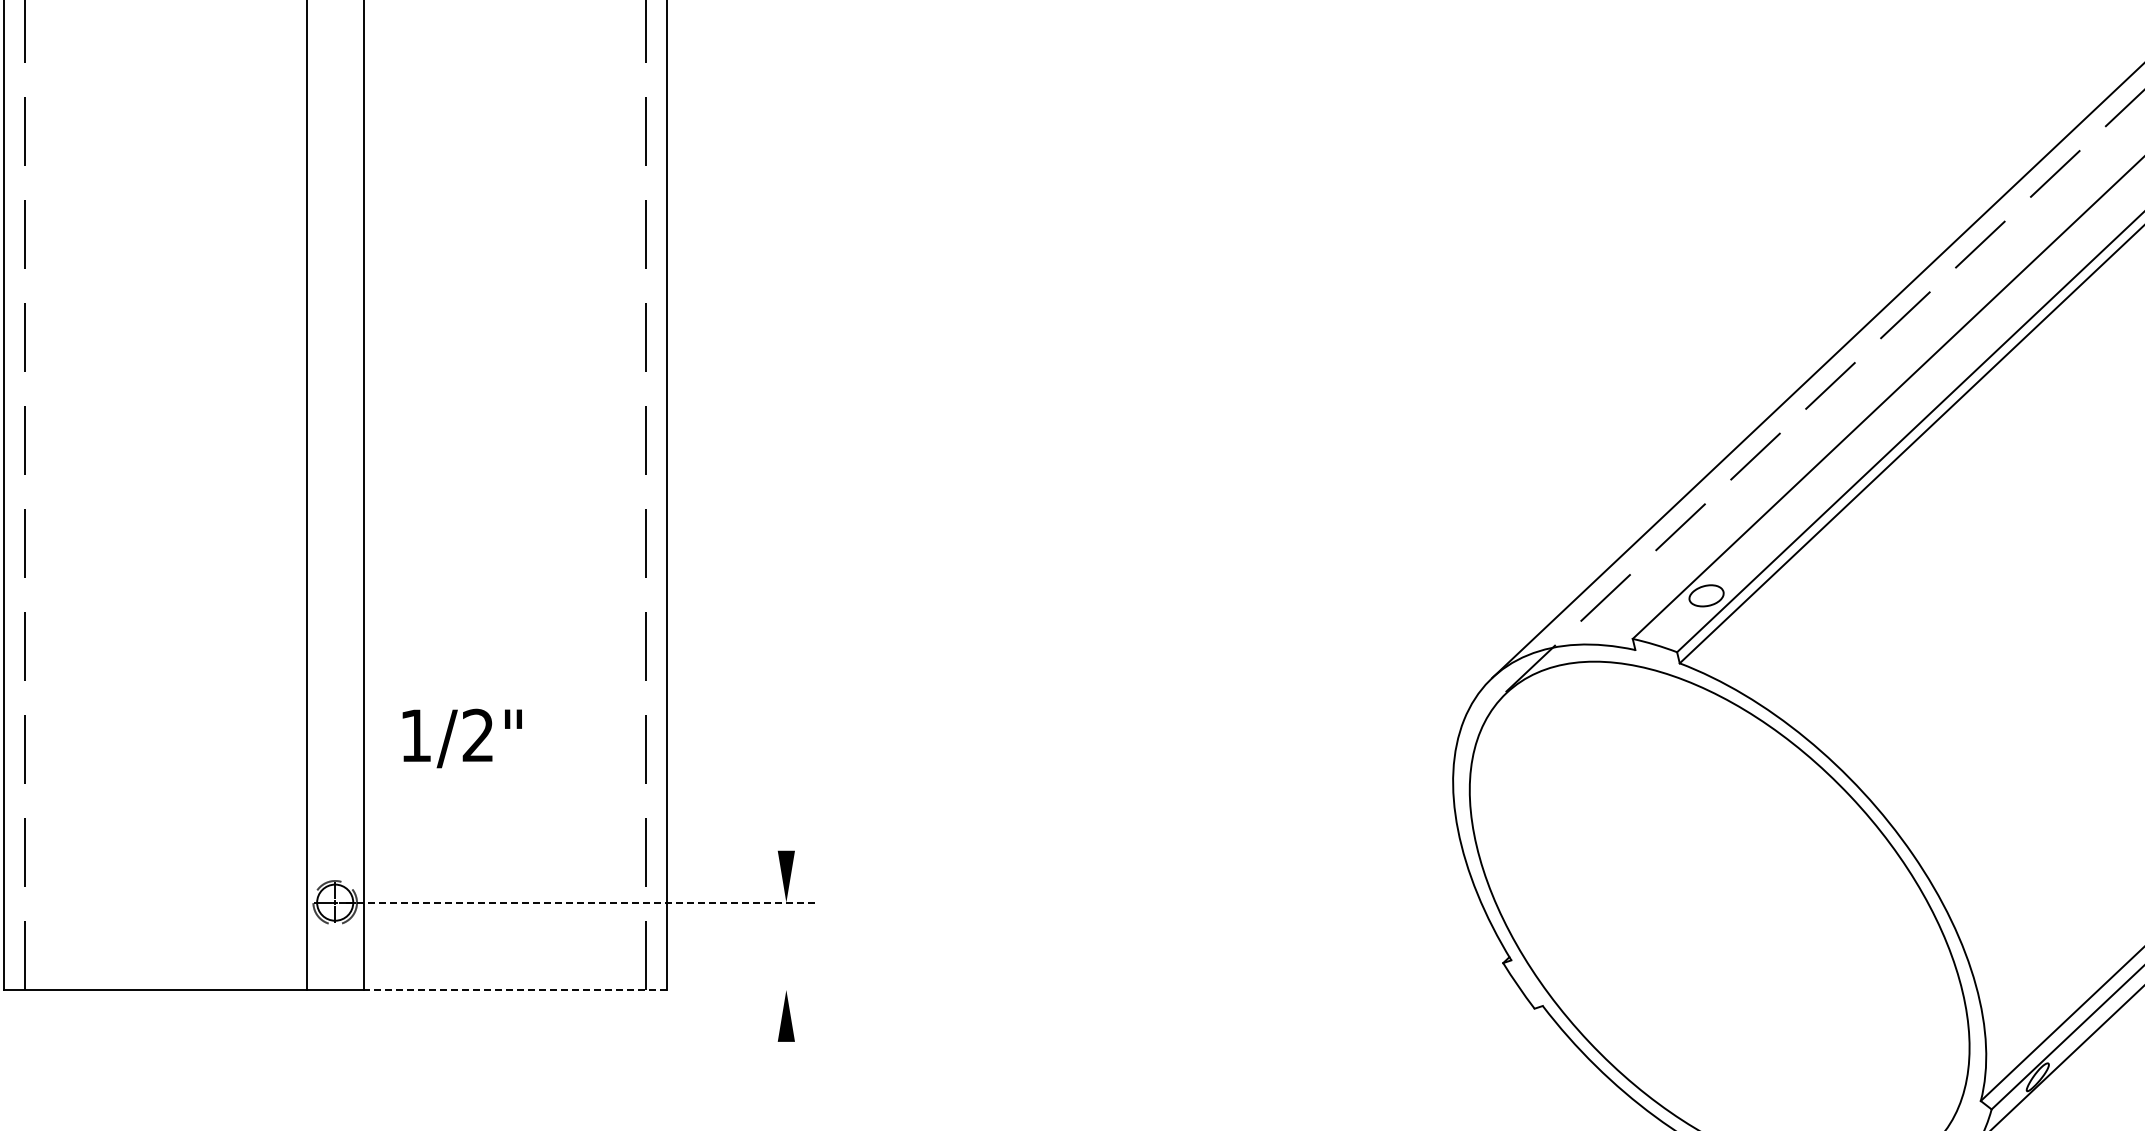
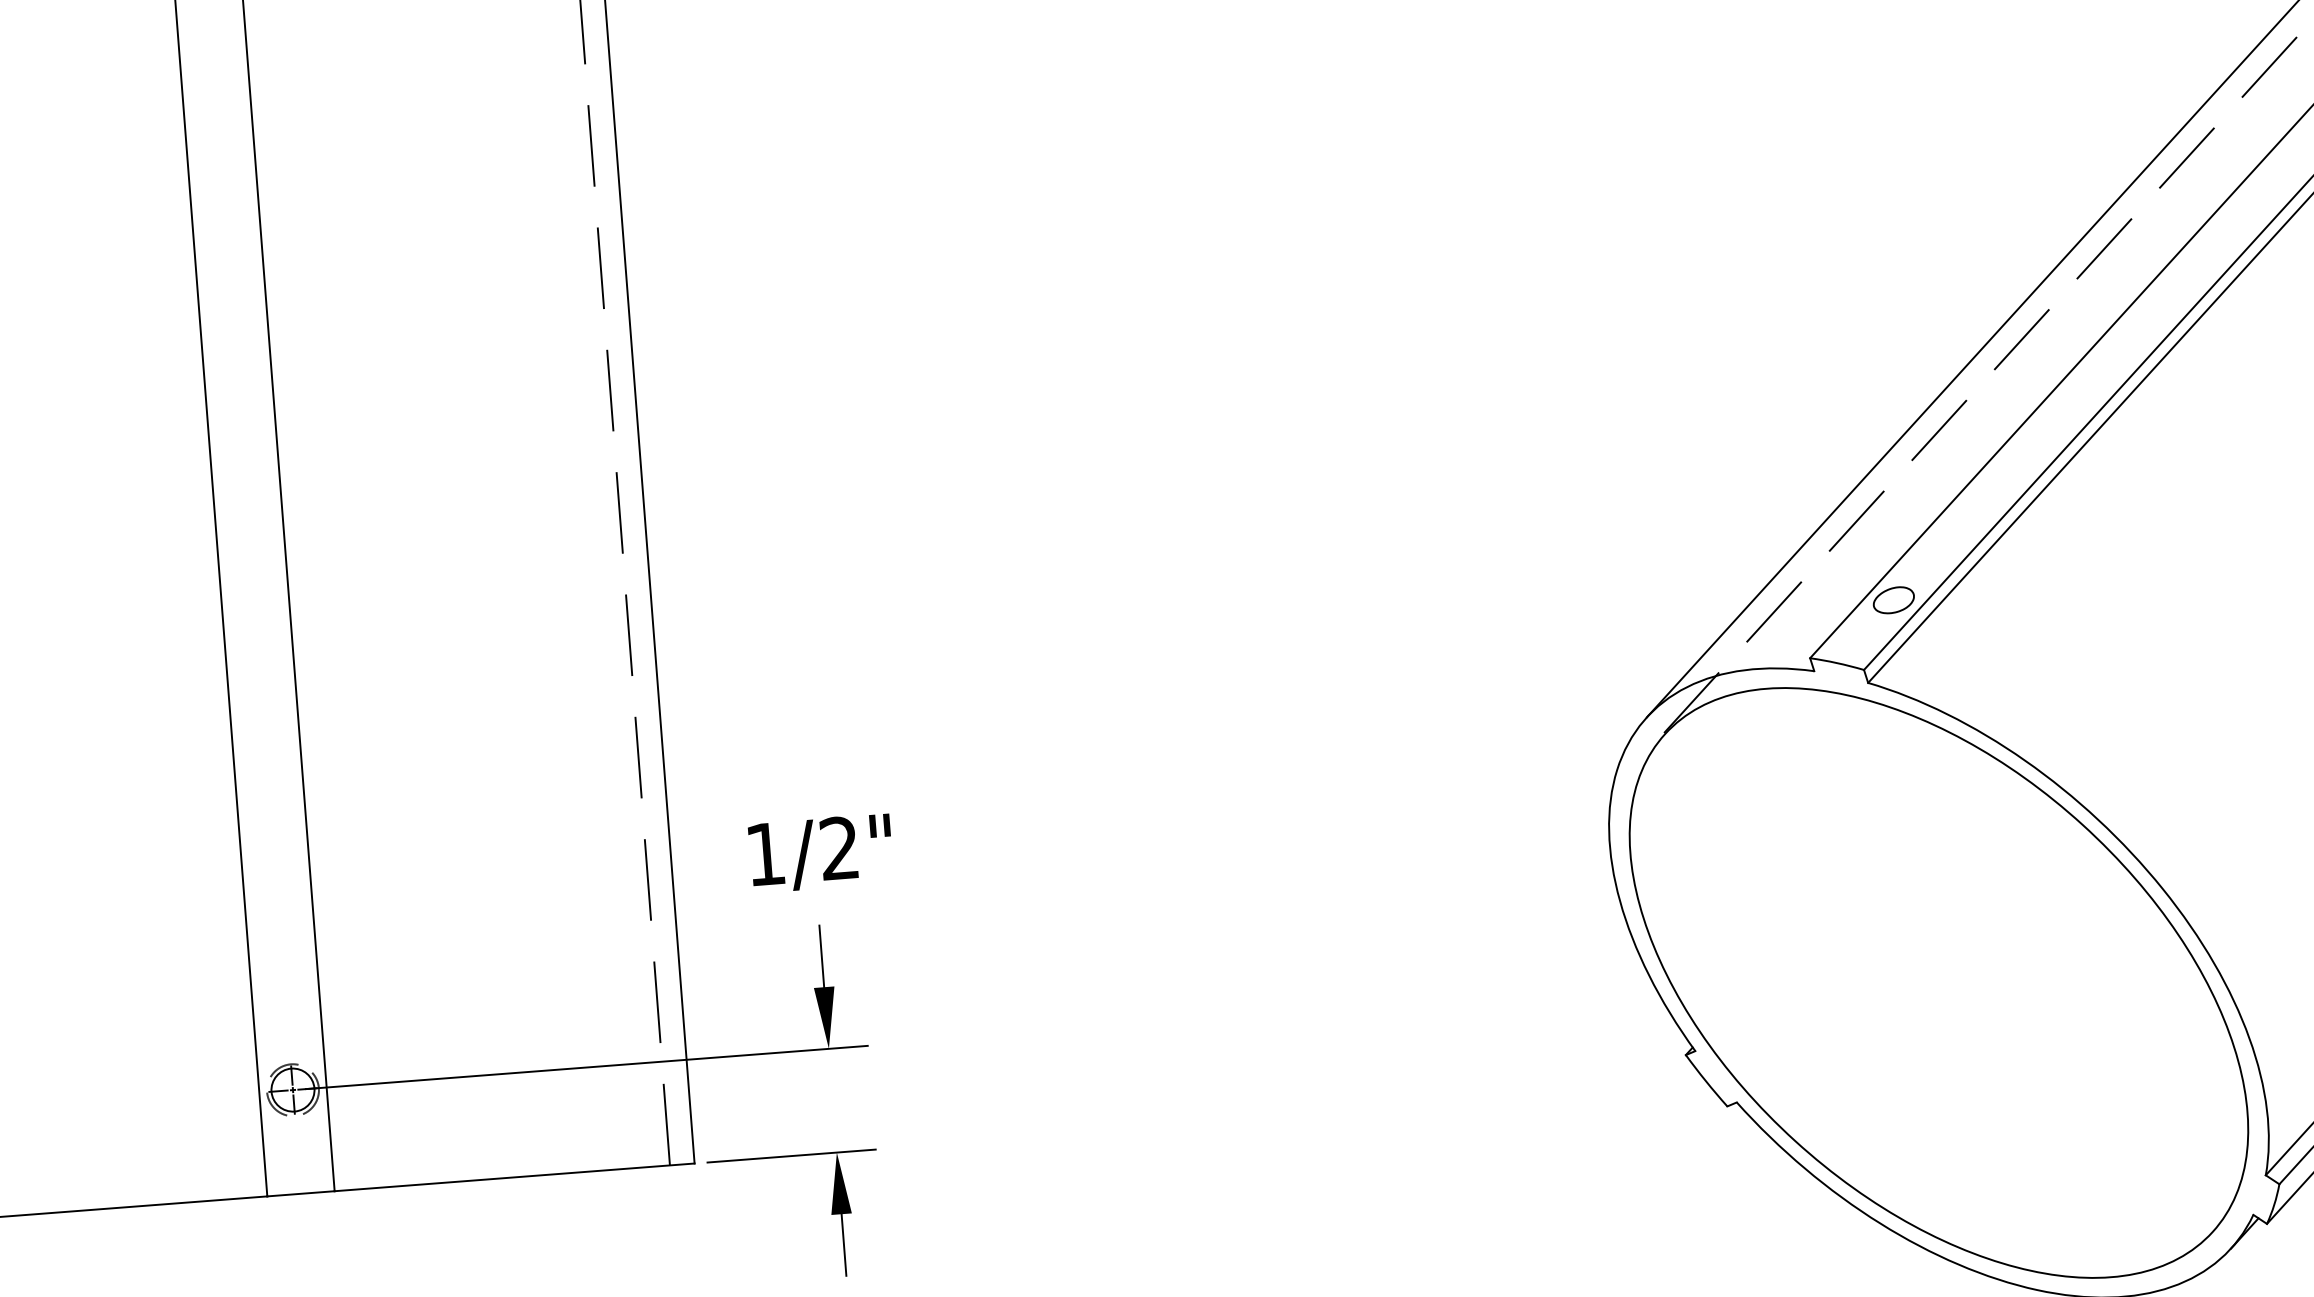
text: (461, 738) -> (819, 853), moved
line: (786, 824) -> (821, 955), added
line: (583, 902) -> (587, 1067), dashed -> solid
line: (515, 989) -> (515, 1176), dashed -> solid
line: (748, 989) -> (791, 1155), added
line: (786, 1067) -> (844, 1244), added

